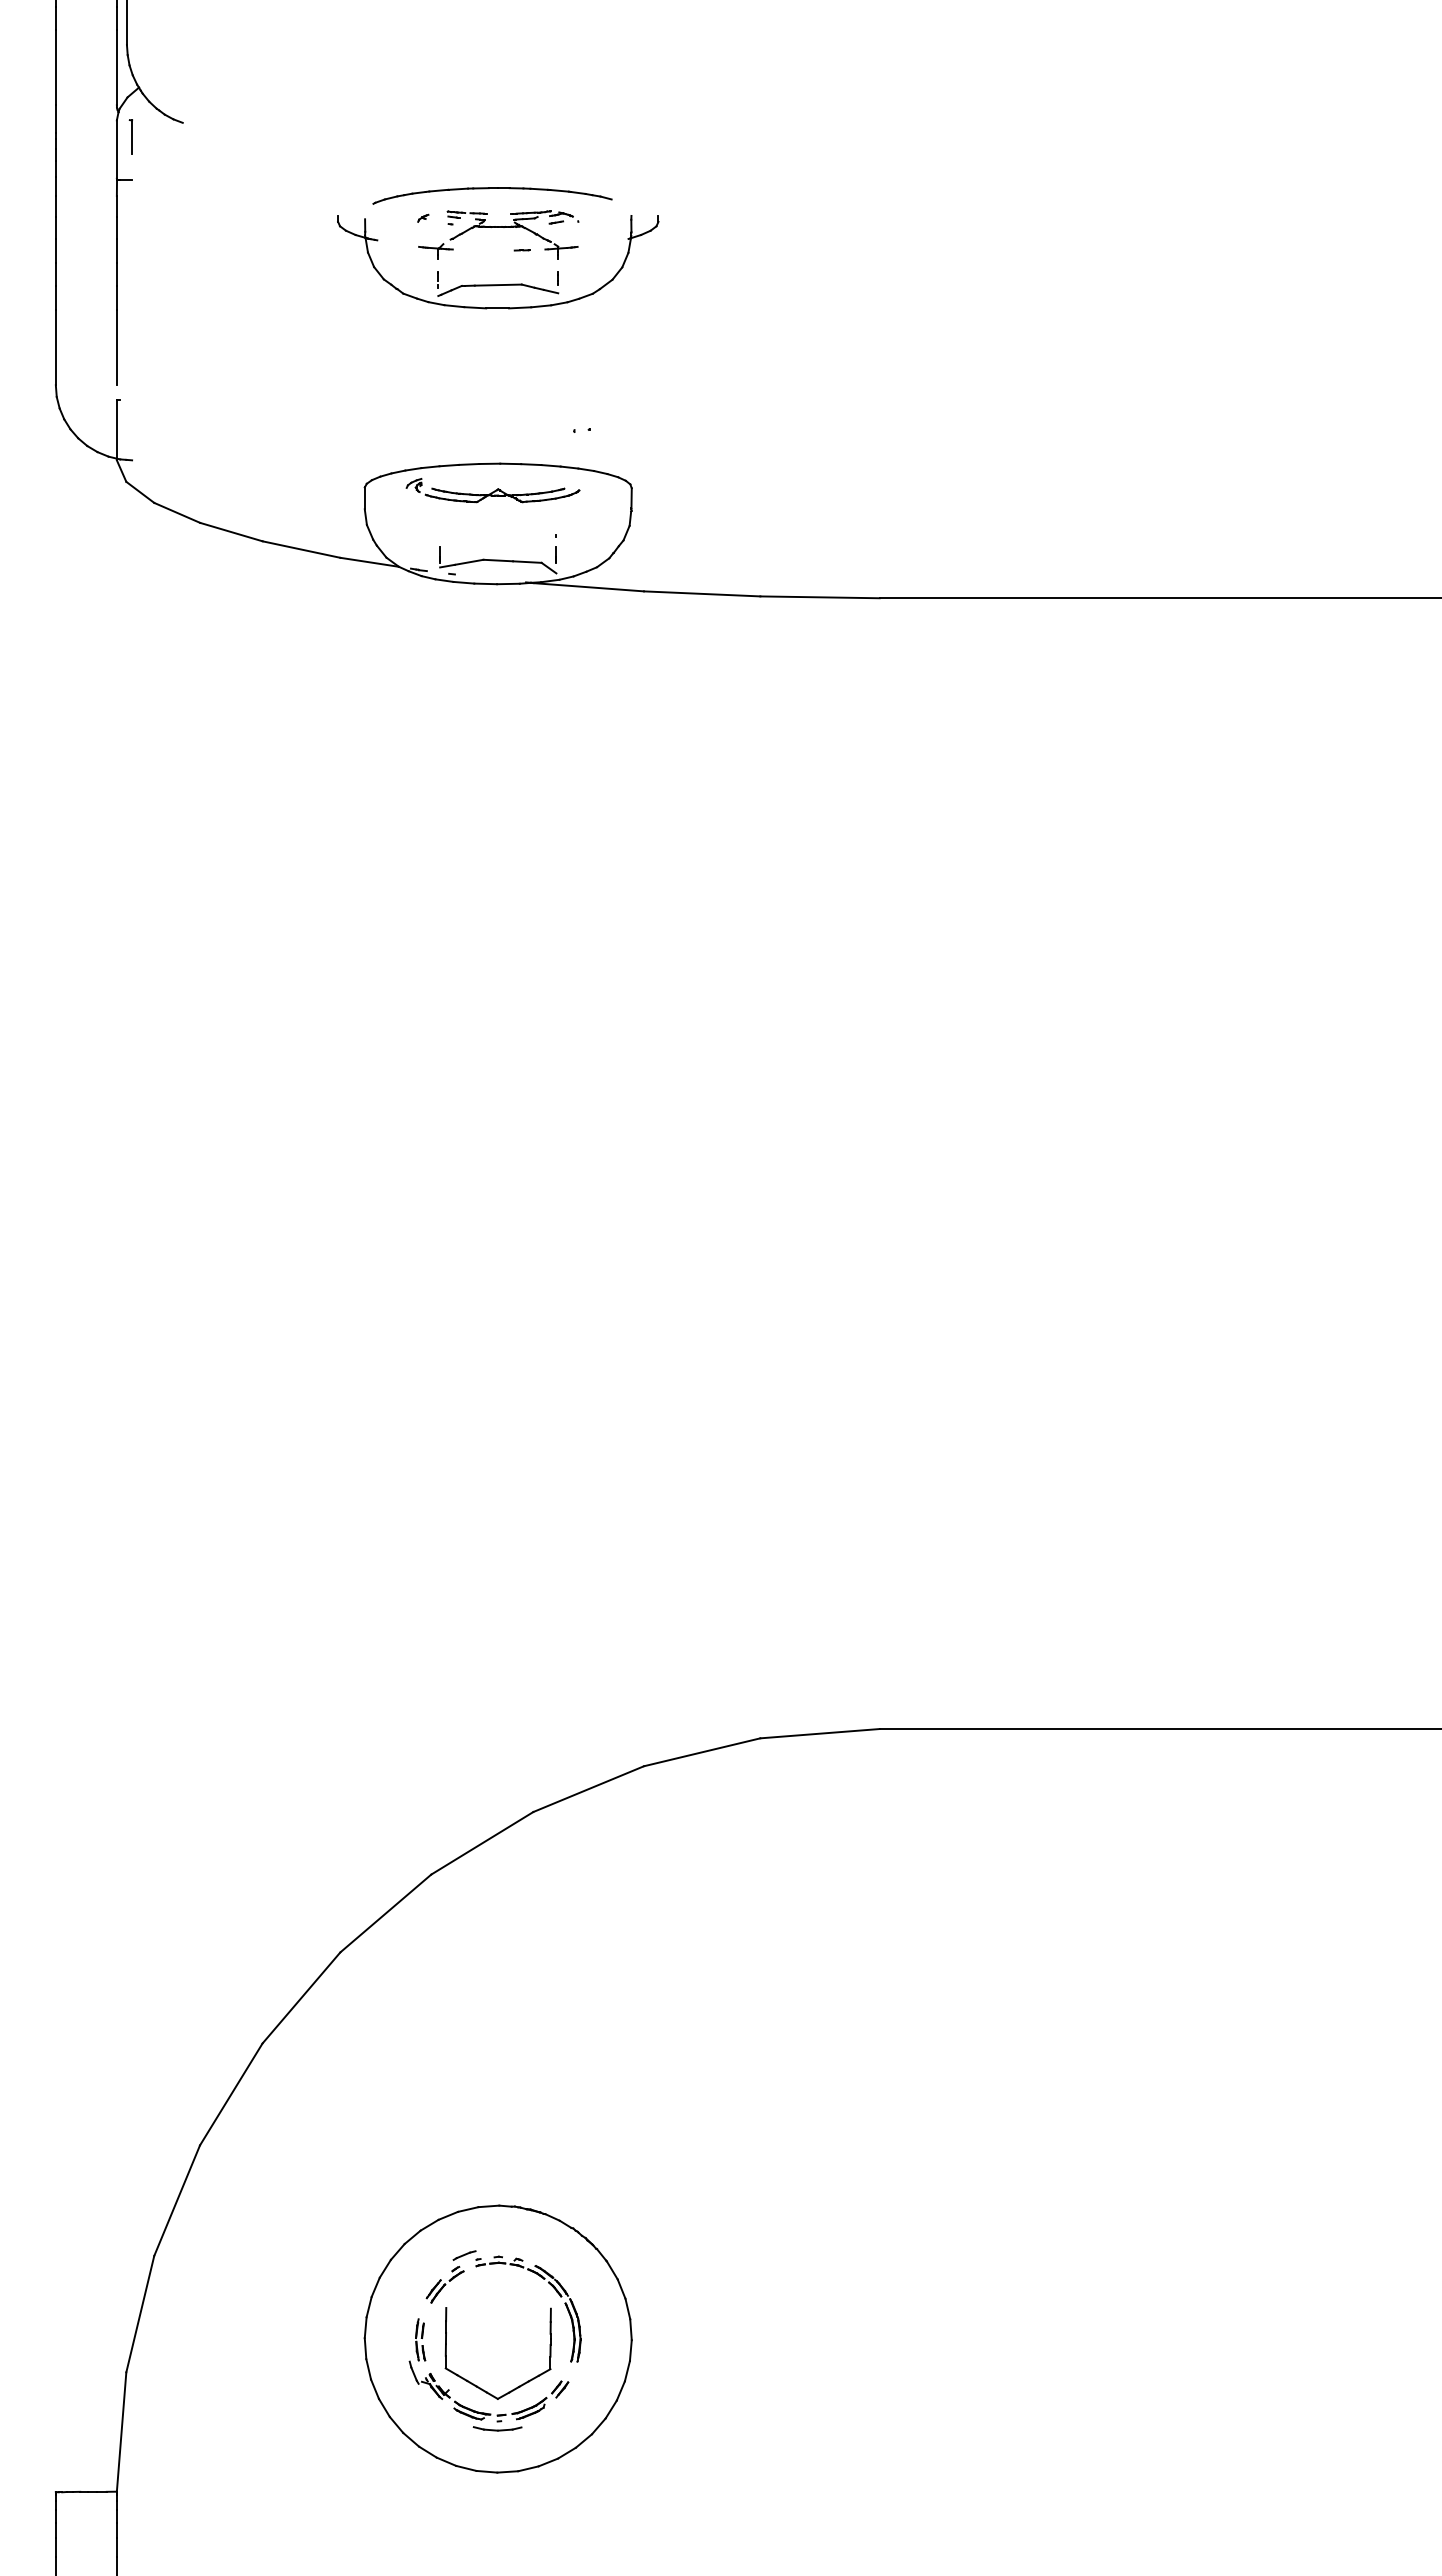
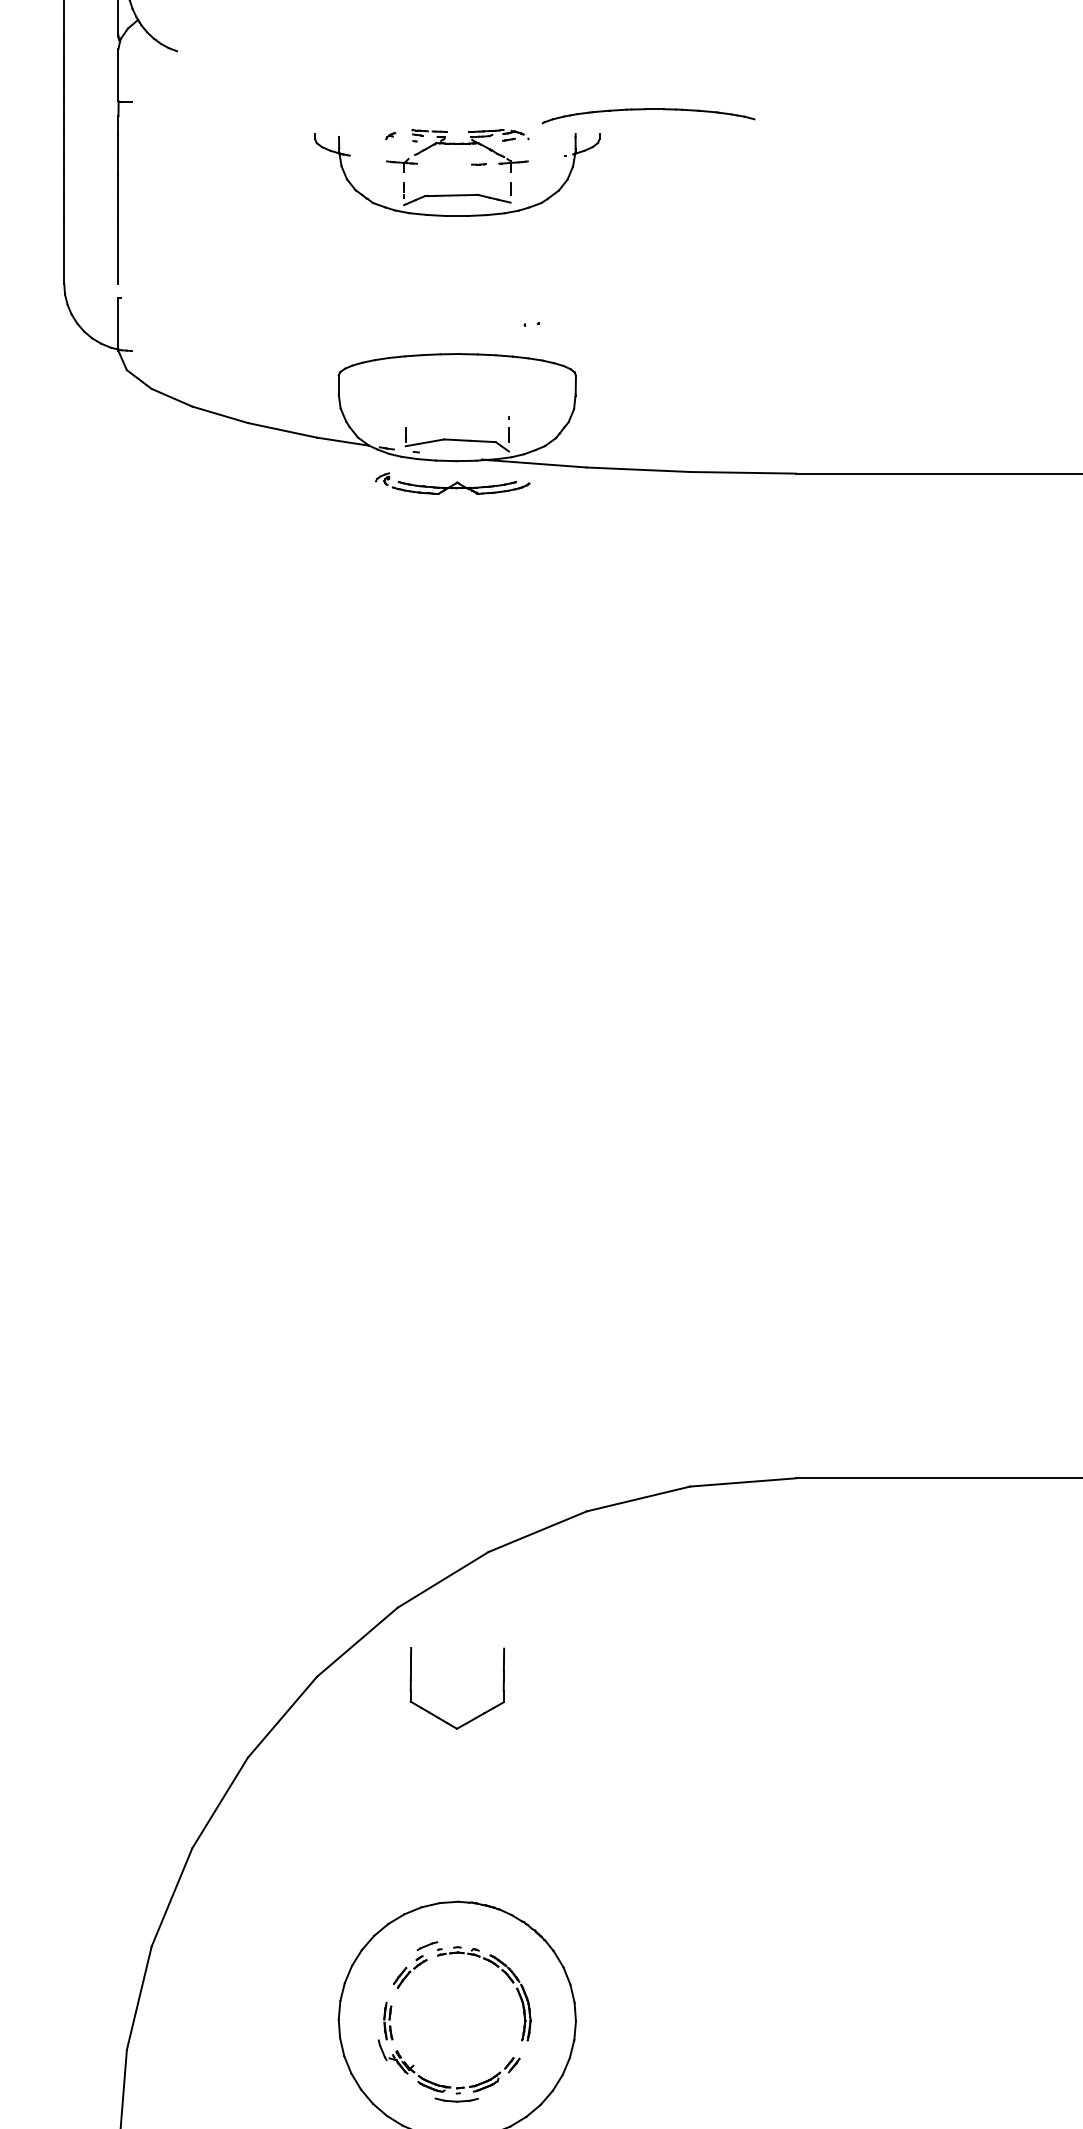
part: (130, 136) -> (130, 63), removed
part: (492, 188) -> (648, 109), moved
part: (492, 490) -> (452, 483), moved
part: (477, 2385) -> (438, 1716), moved

